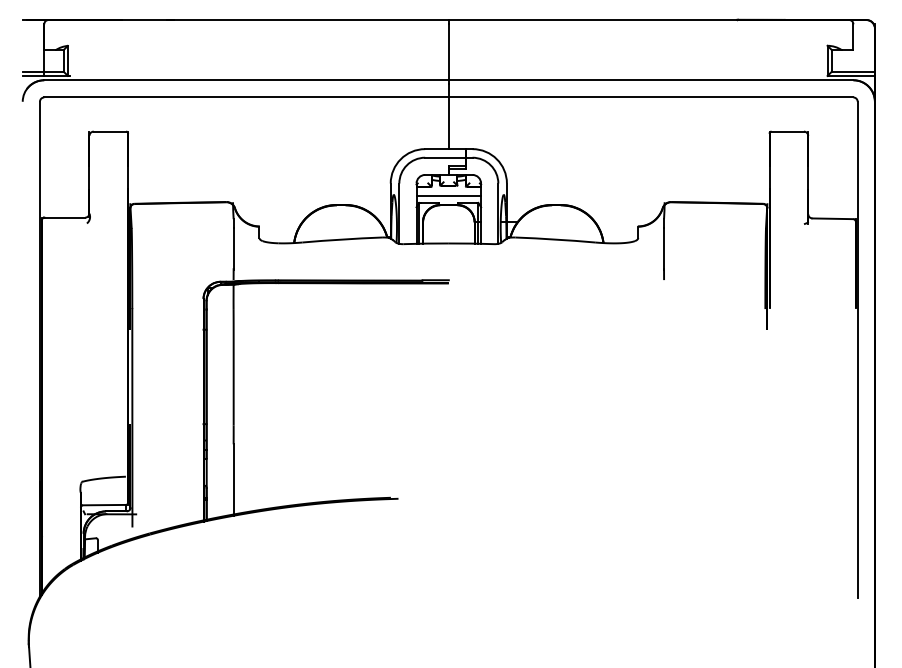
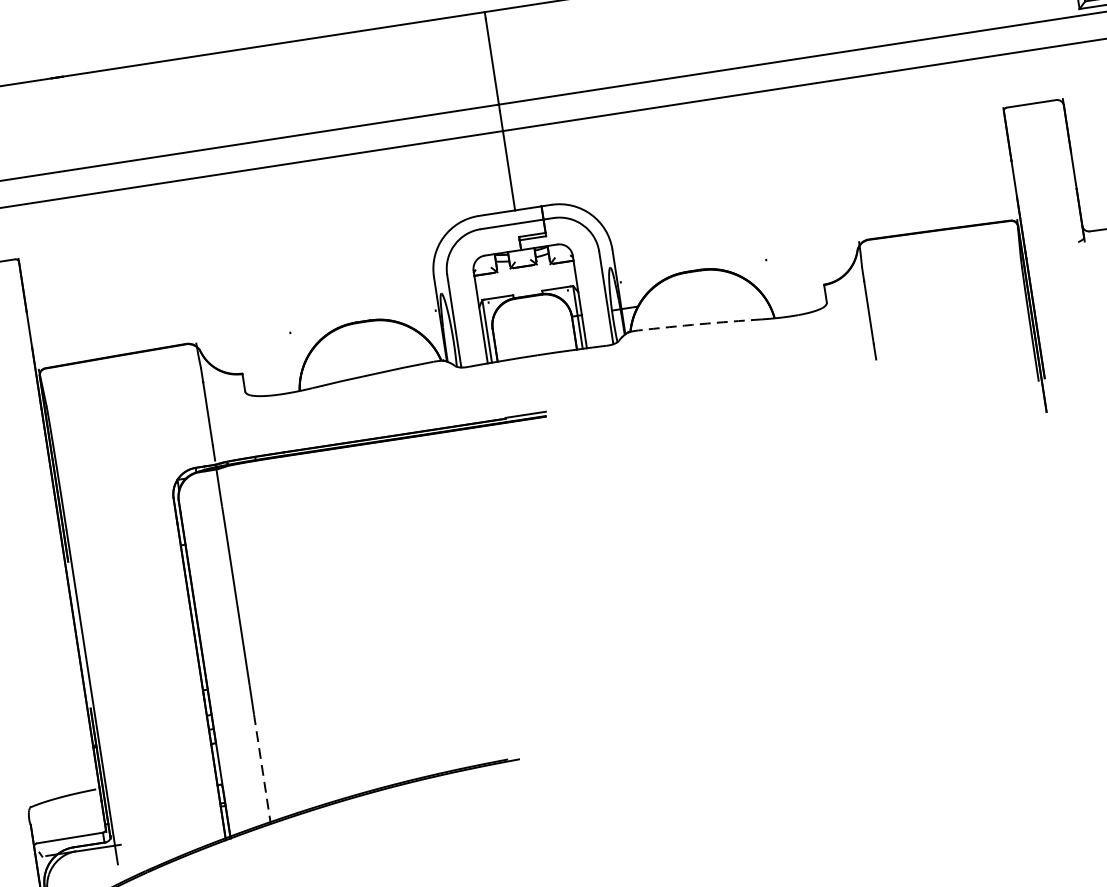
line: (448, 196) -> (525, 283), removed
arc: (555, 239) -> (700, 324), solid -> dashed
line: (233, 480) -> (262, 769), solid -> dashed

